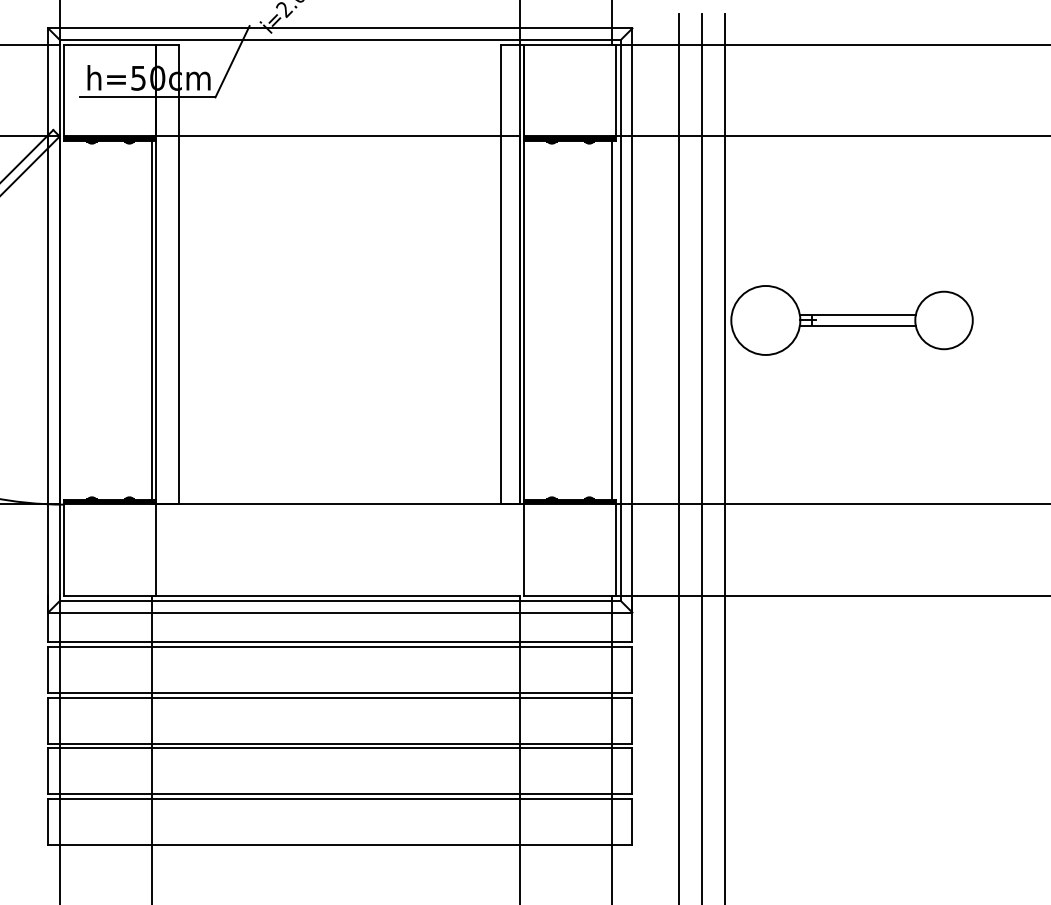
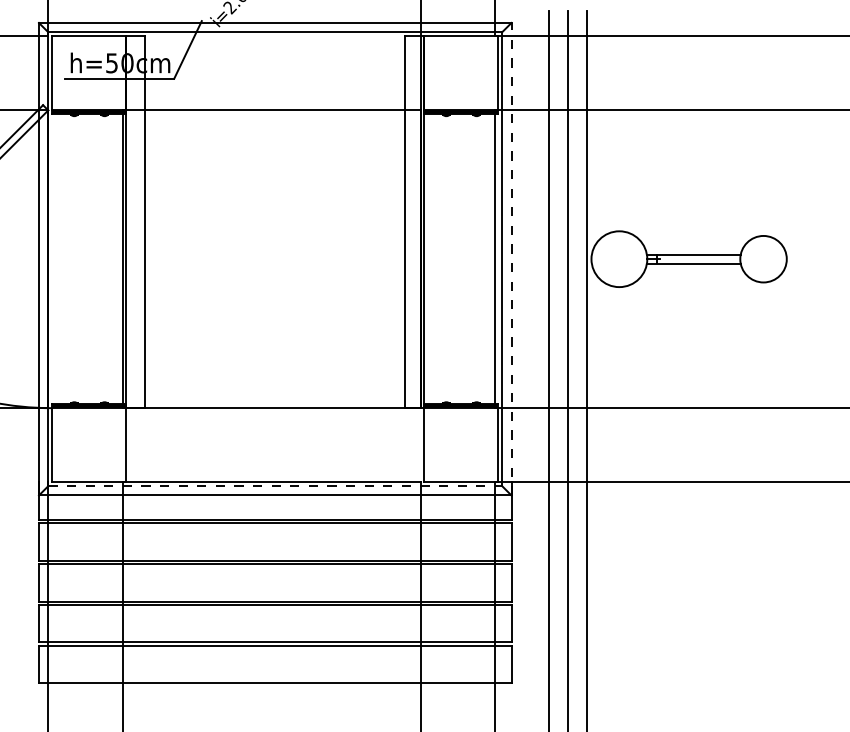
line: (632, 319) -> (511, 258), solid -> dashed
line: (340, 601) -> (275, 486), solid -> dashed

